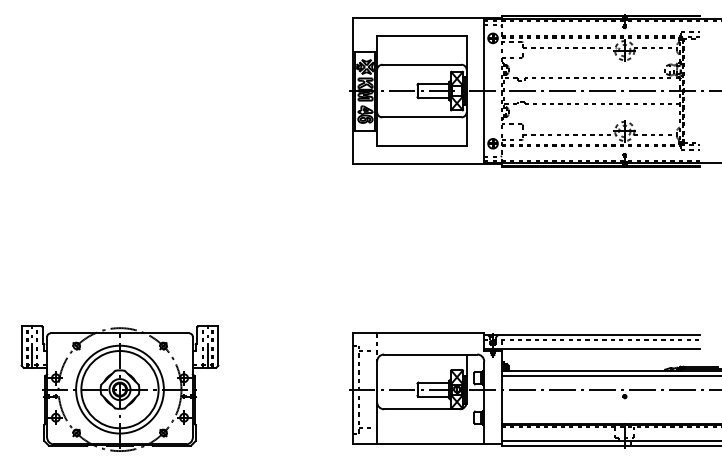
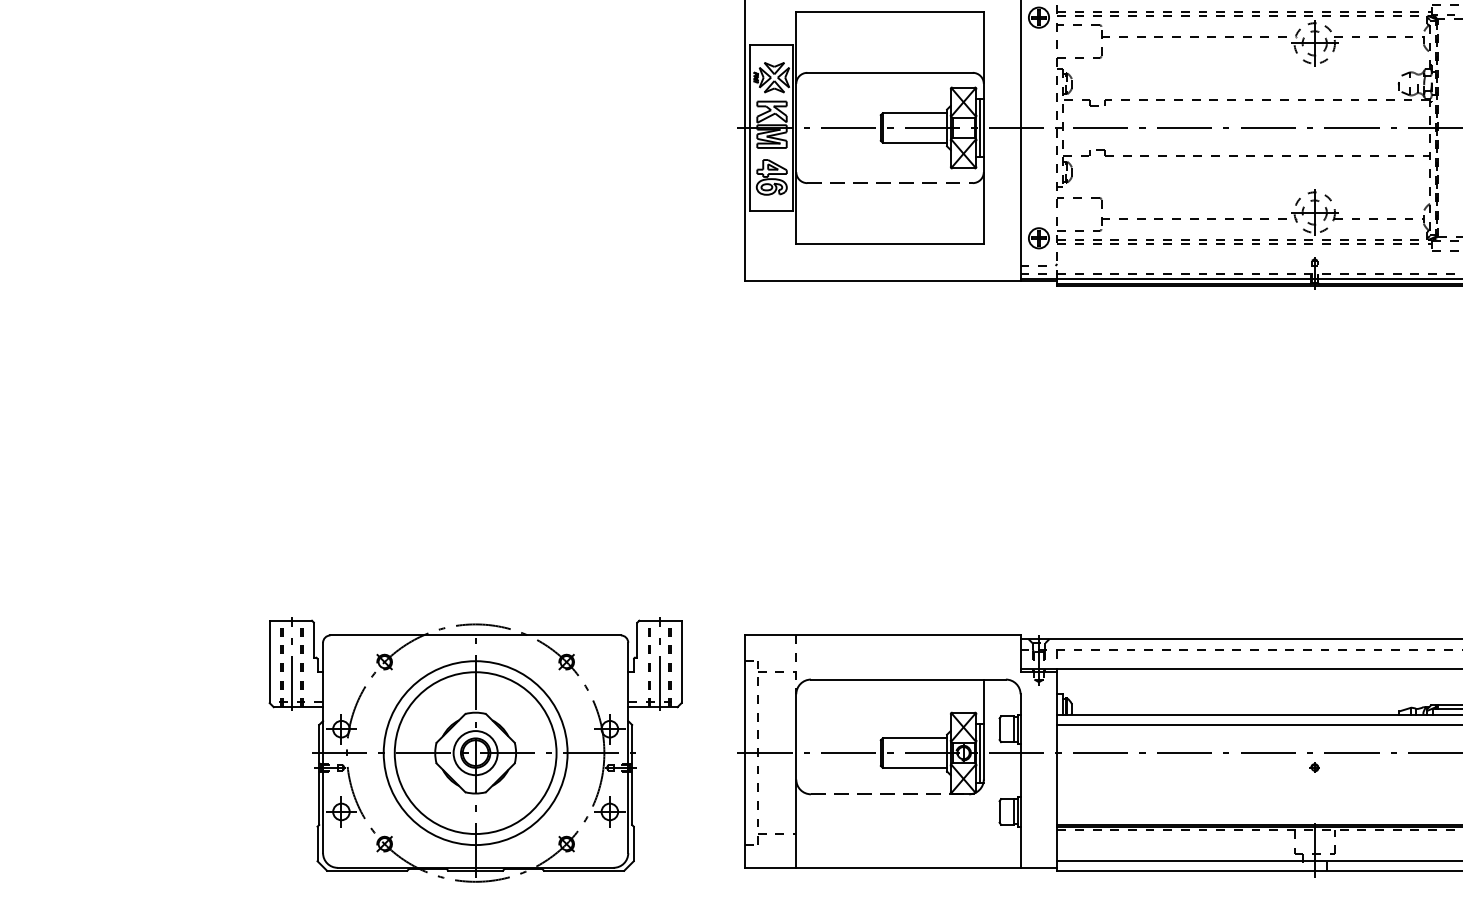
line: (421, 117) -> (889, 183), solid -> dashed
part: (119, 388) -> (474, 750), moved
line: (421, 409) -> (889, 794), solid -> dashed

